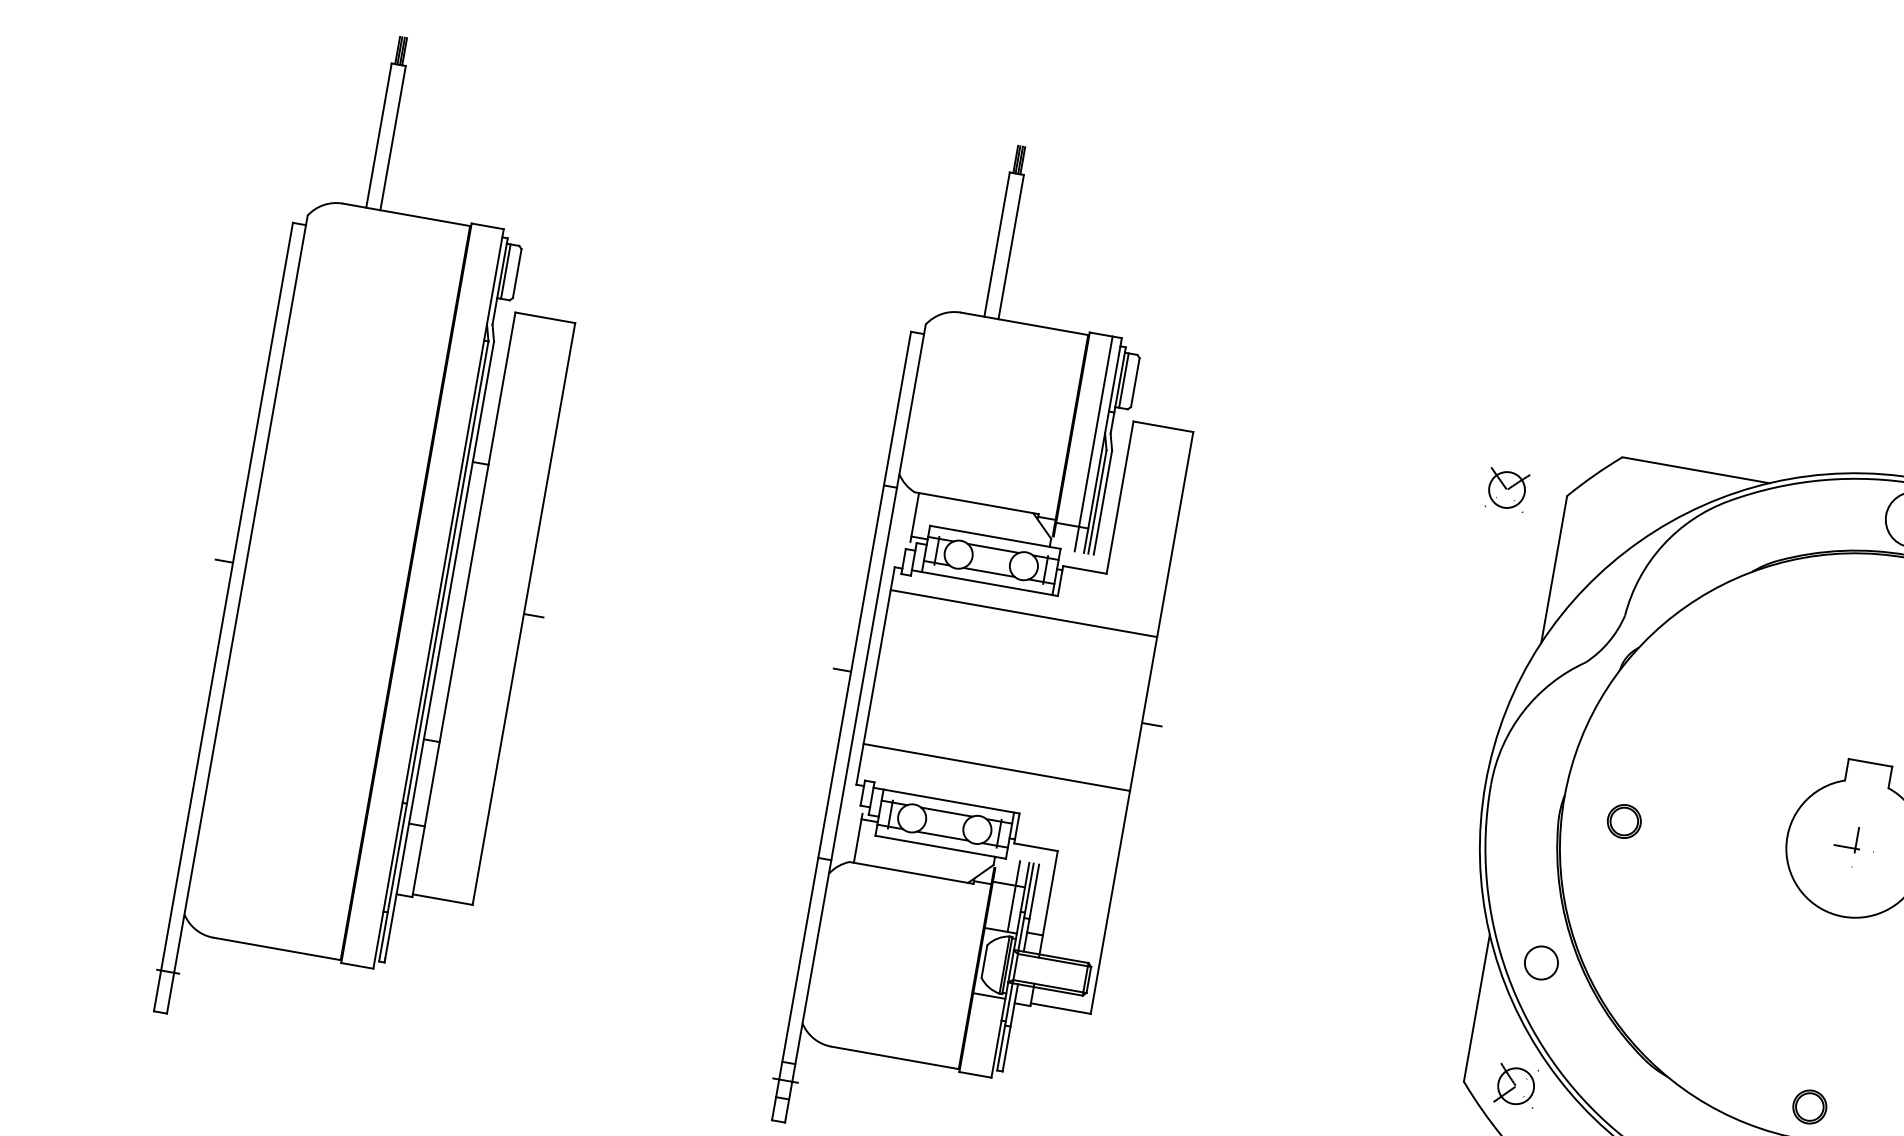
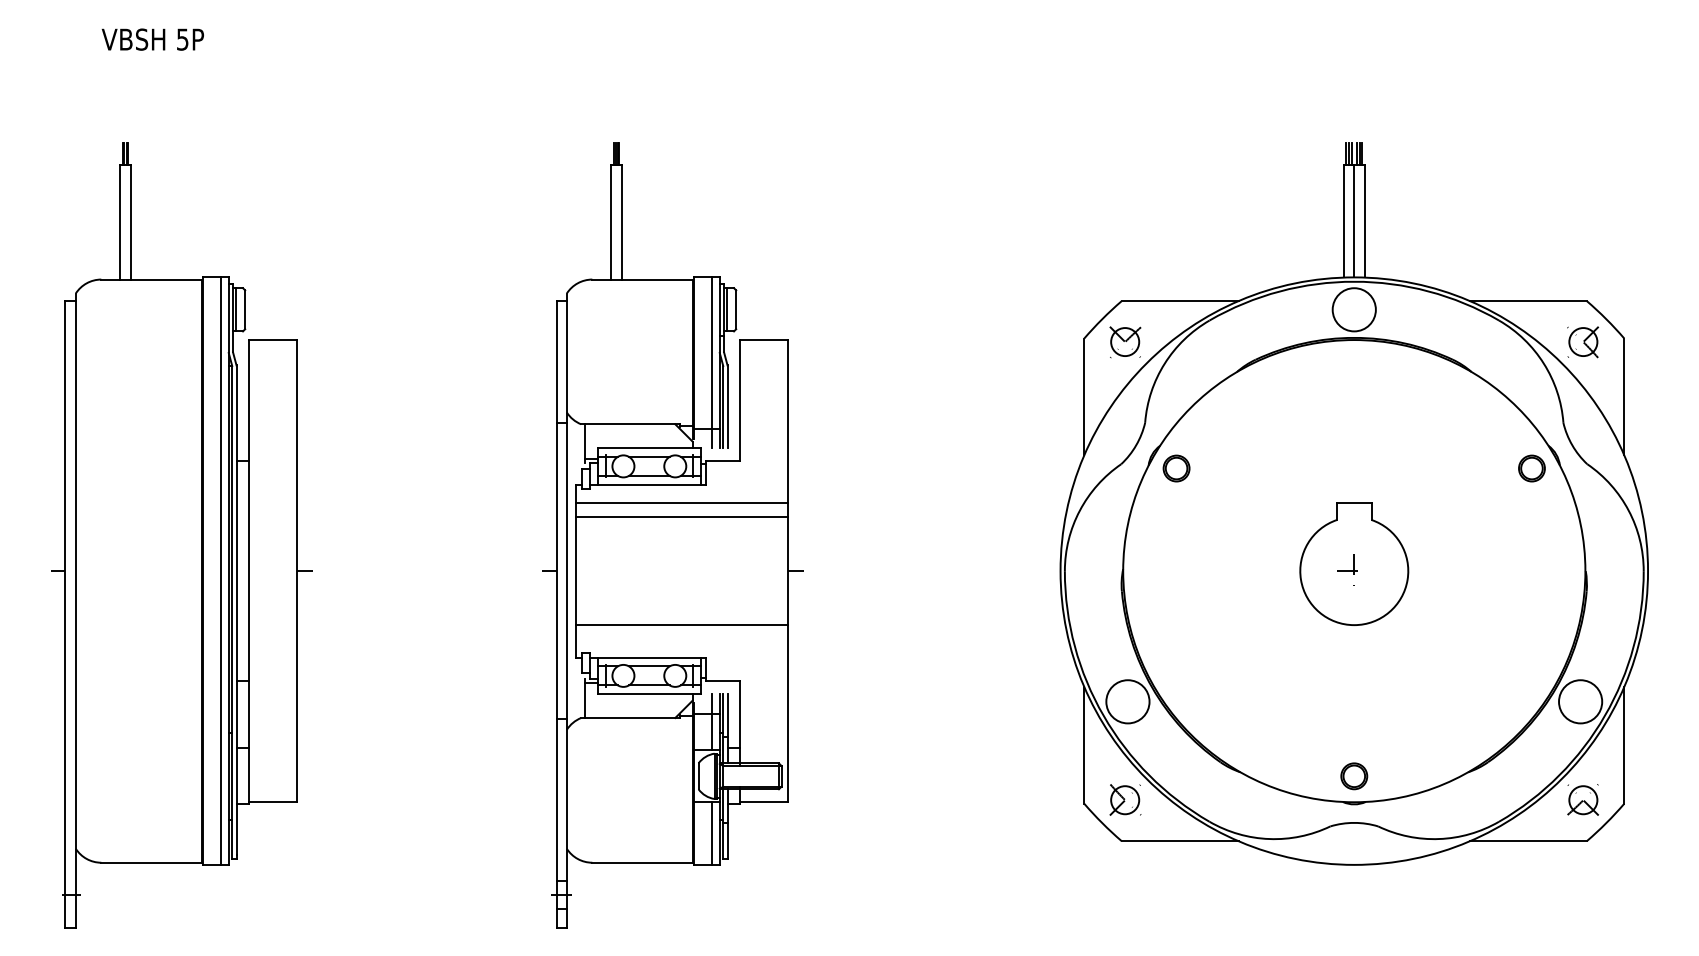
part: (1507, 490) -> (1125, 342), moved
line: (429, 596) -> (221, 570), added
line: (1020, 631) -> (681, 517), added
part: (1624, 821) -> (1176, 468), moved
circle: (1540, 962) -> (1127, 701), size x1.67
line: (989, 1036) -> (712, 833), added

